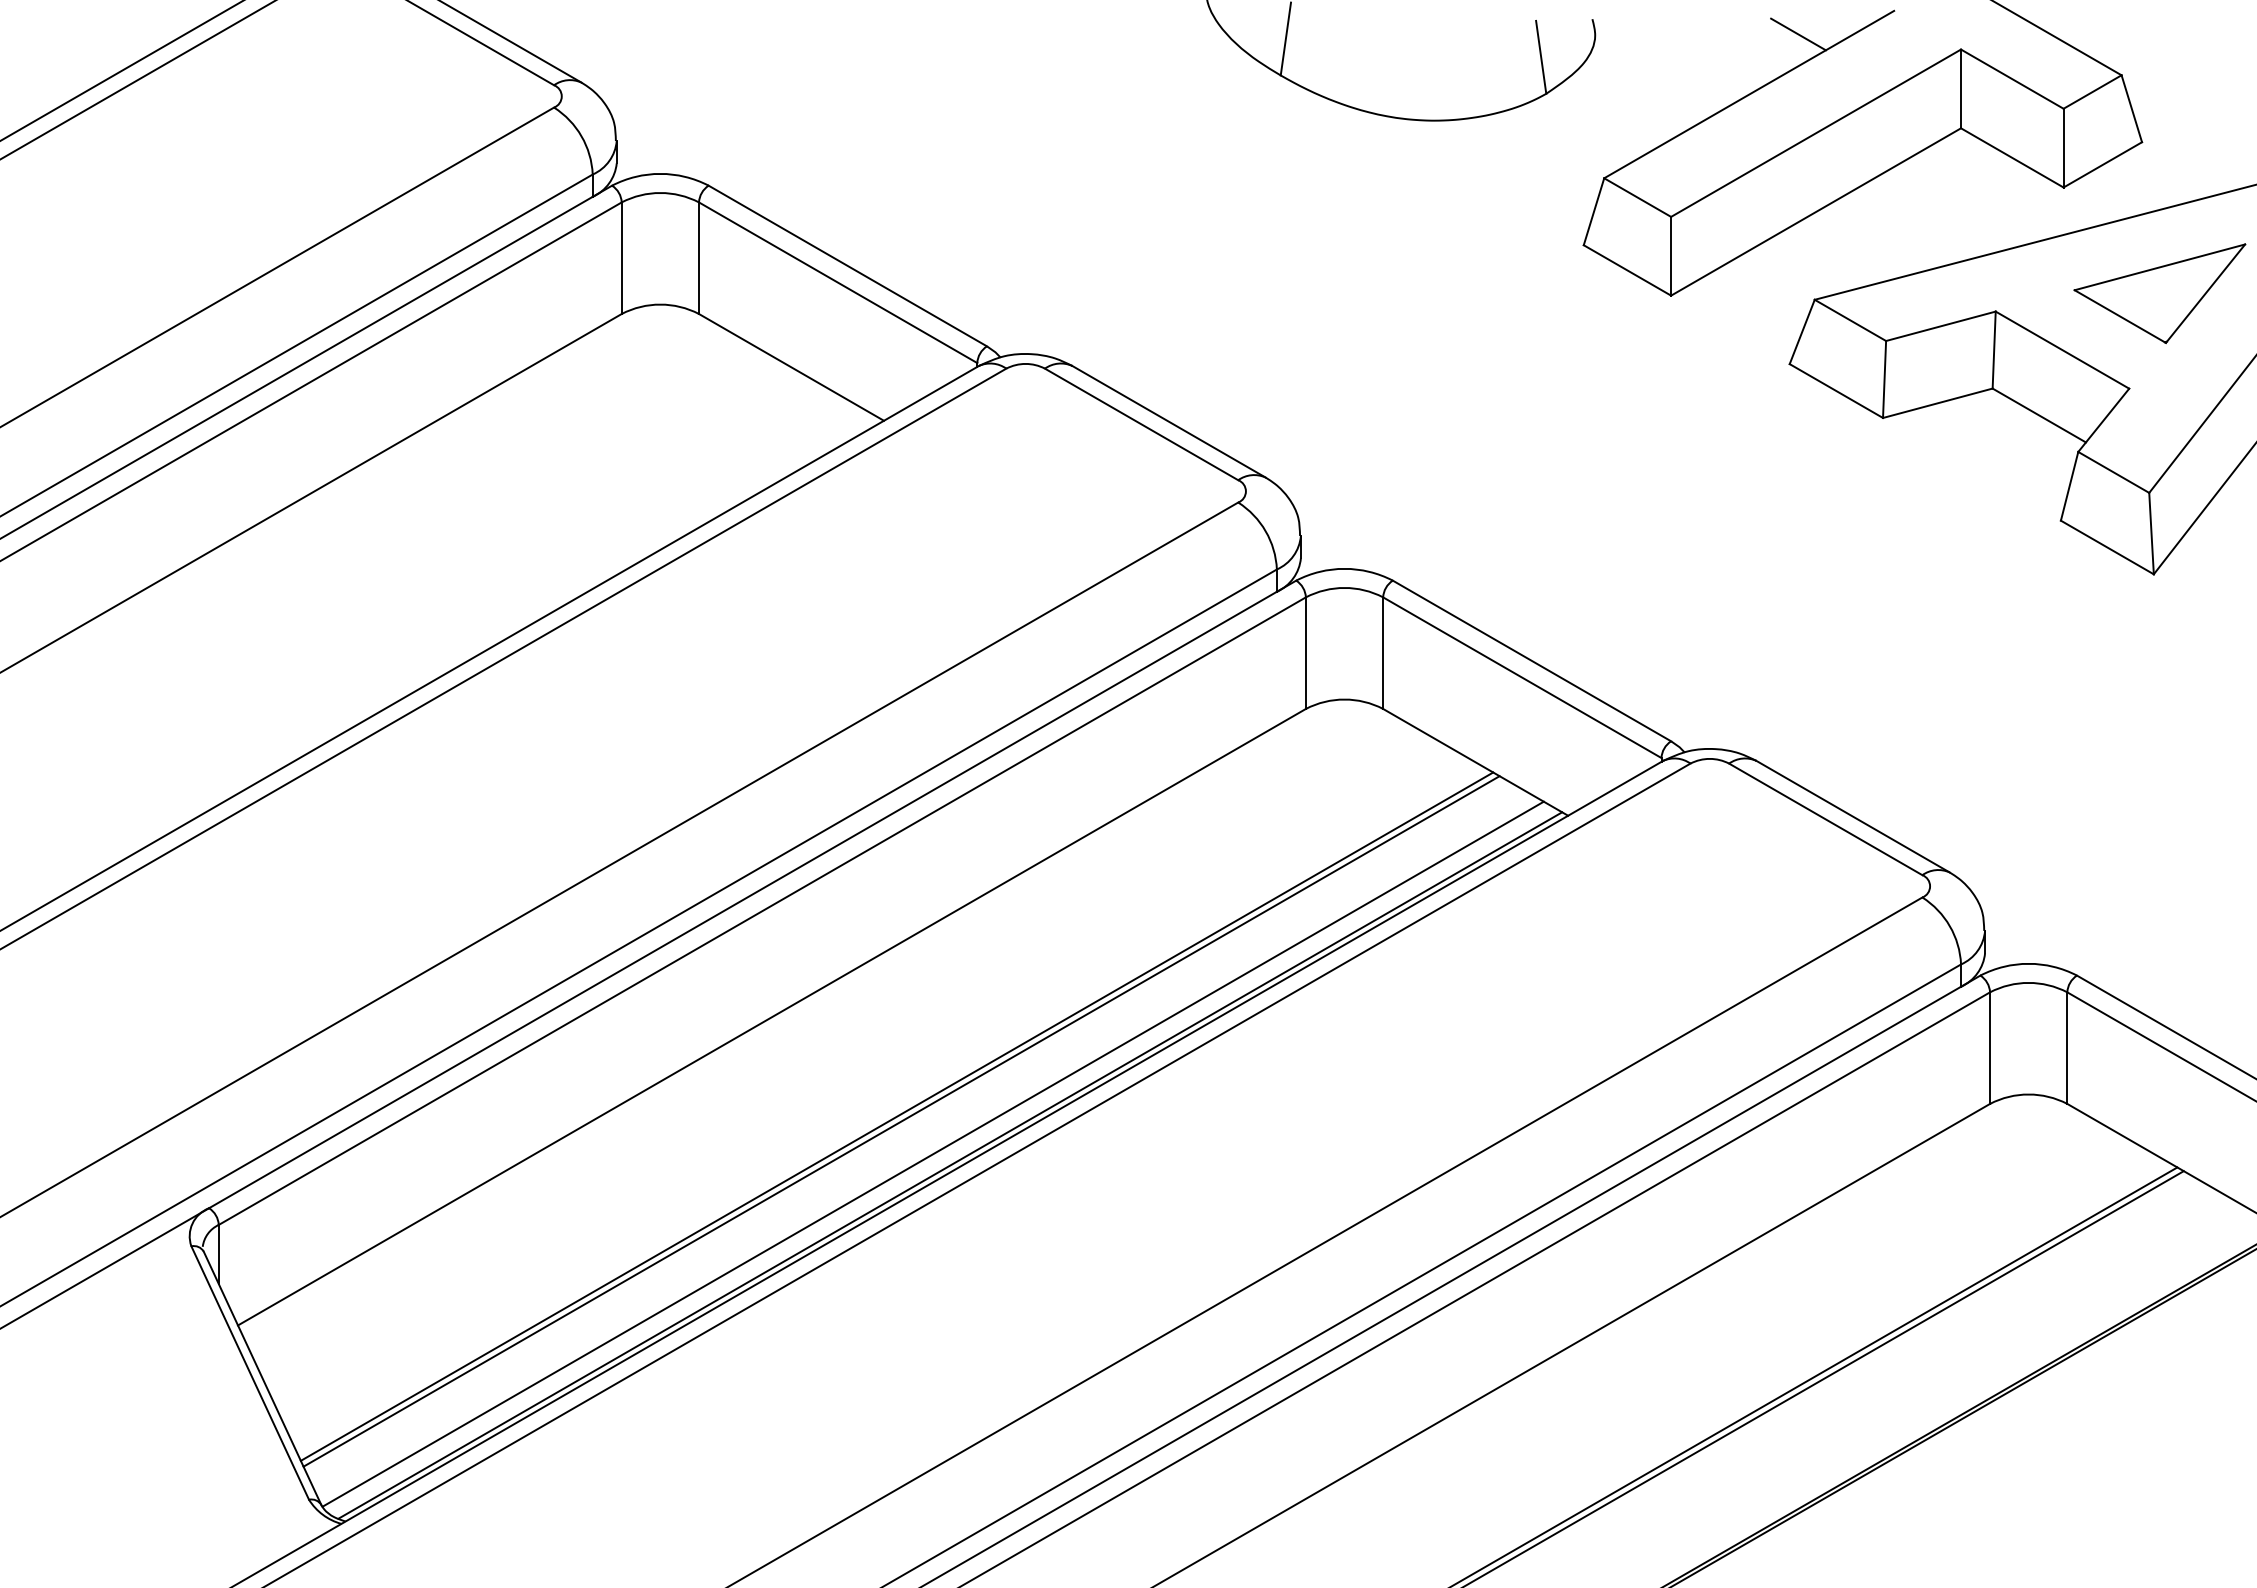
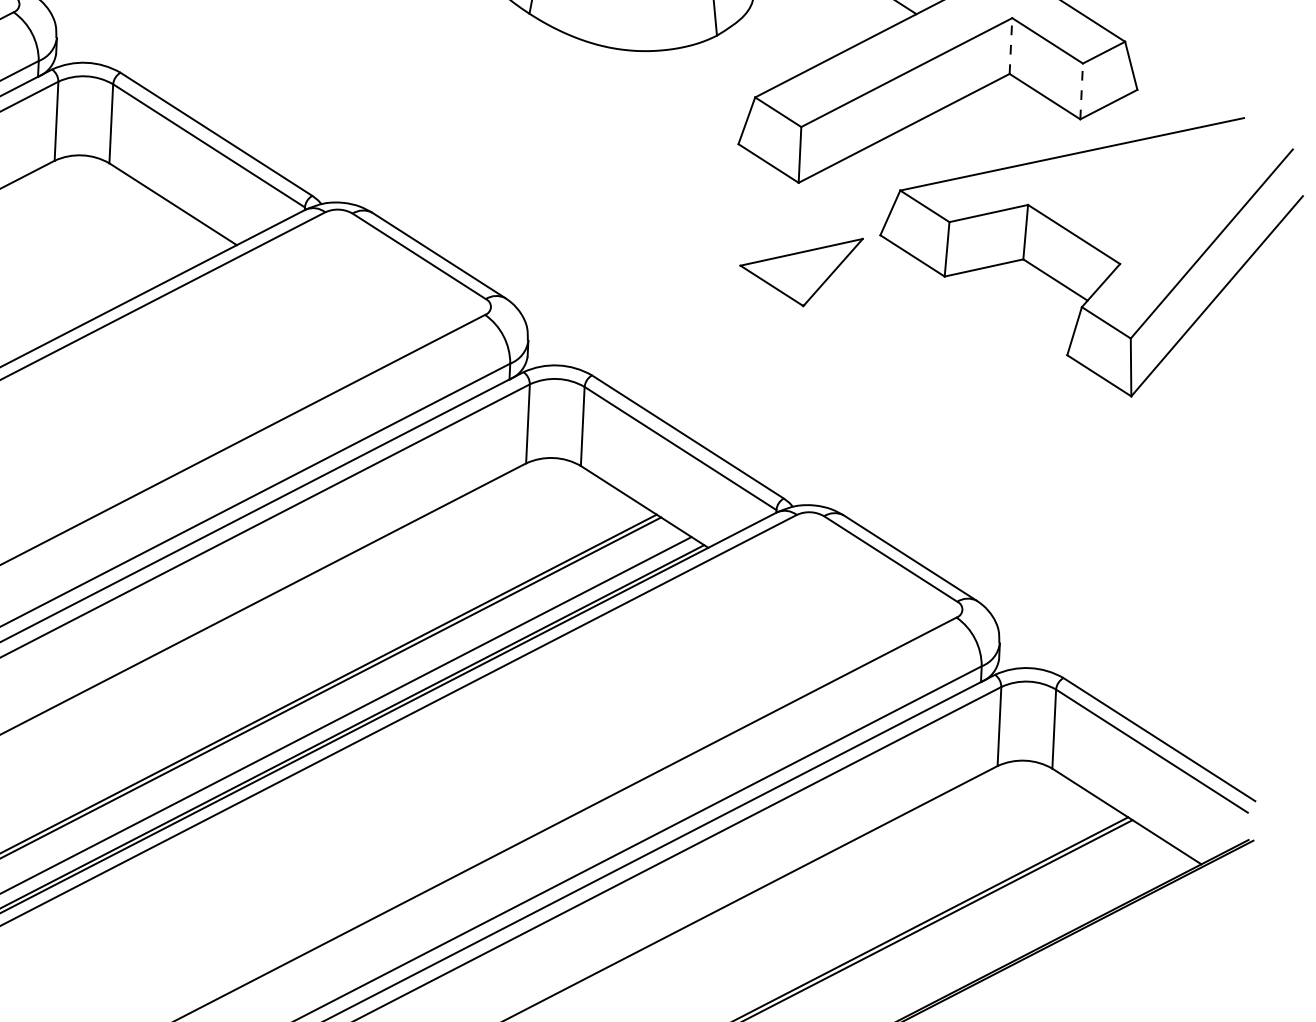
line: (1961, 88) -> (1011, 45), solid -> dashed
line: (2063, 147) -> (1081, 90), solid -> dashed
part: (2159, 293) -> (800, 270), moved

